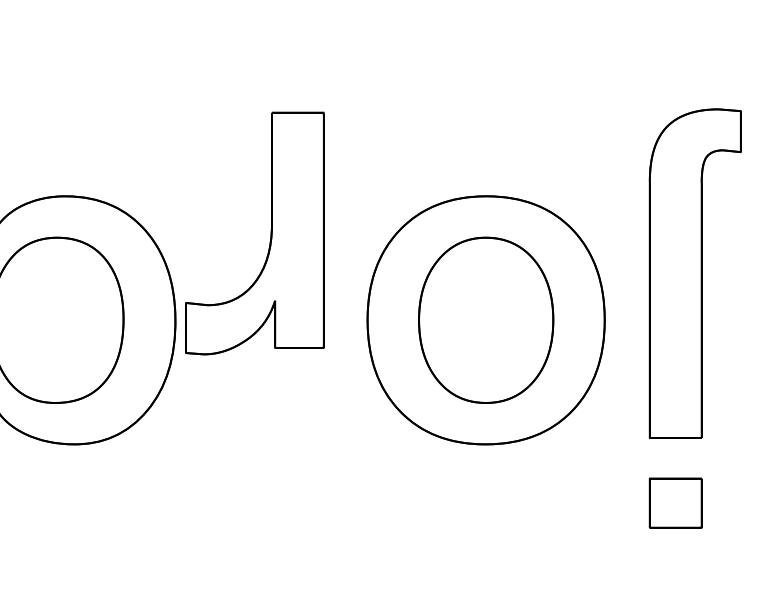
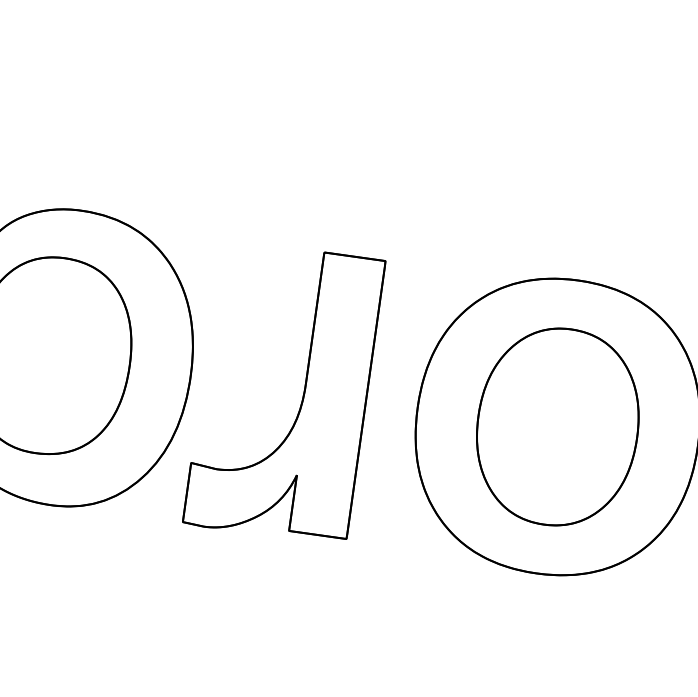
part: (270, 233) -> (302, 394), moved

